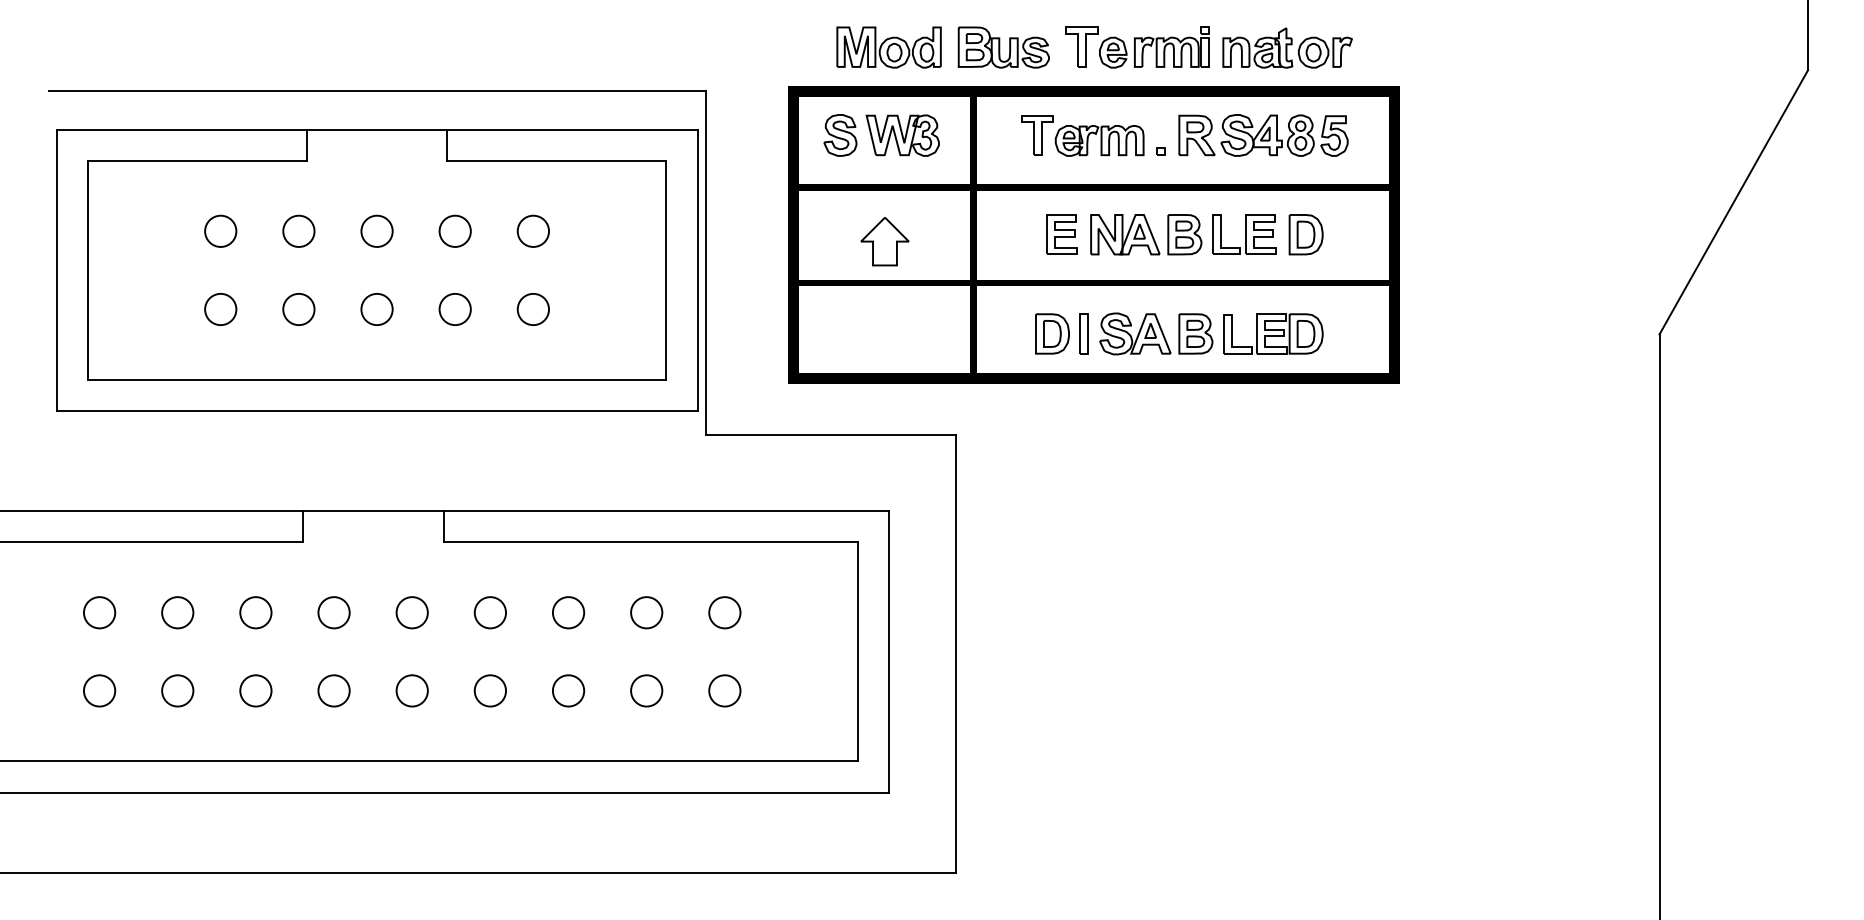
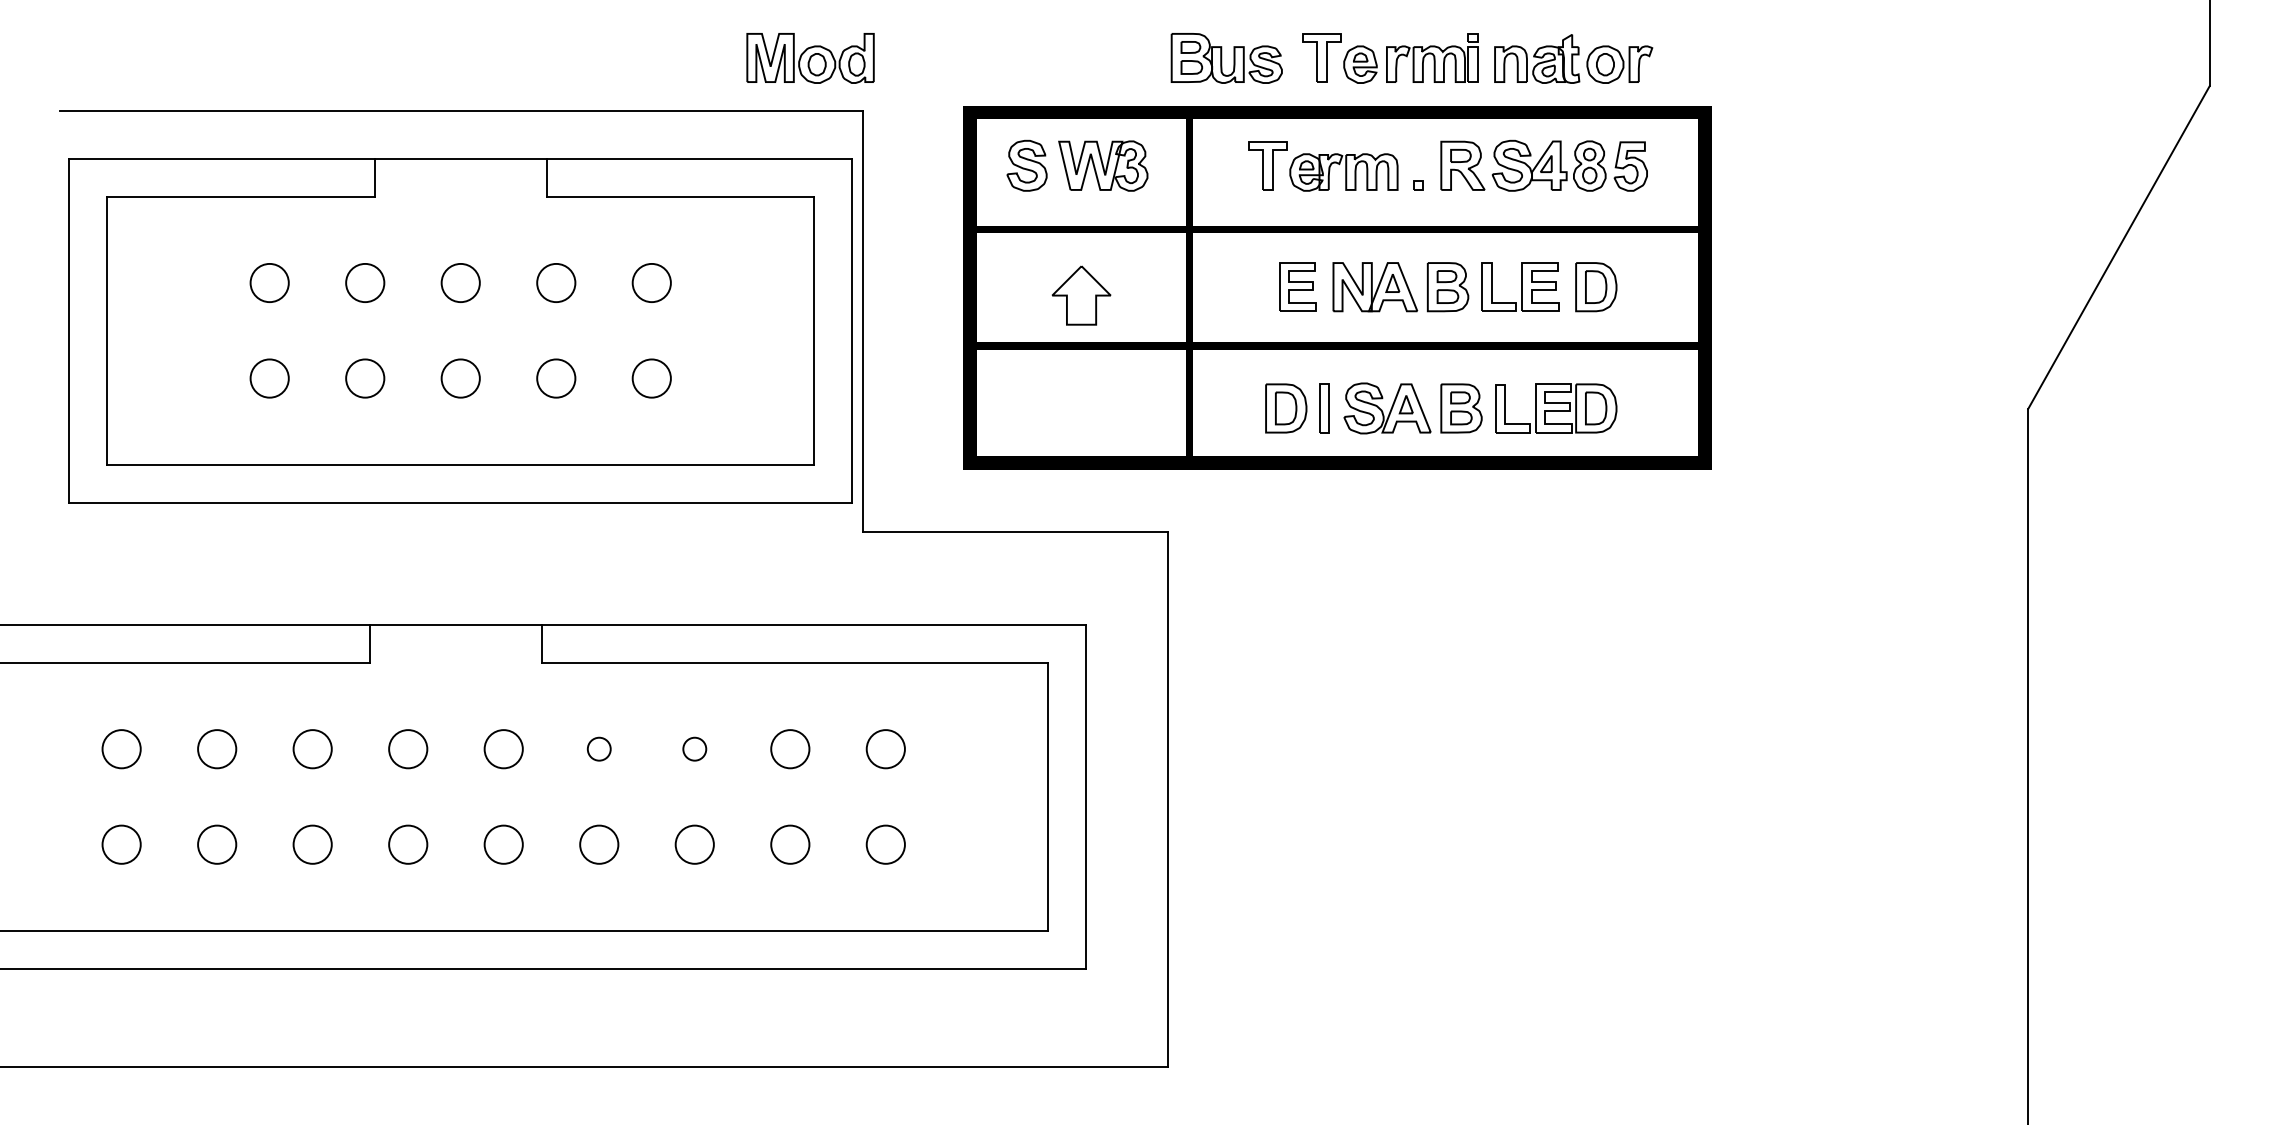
part: (889, 47) -> (810, 58), moved
circle: (490, 613) -> (599, 749), size x0.6
circle: (568, 613) -> (694, 749), size x0.6

